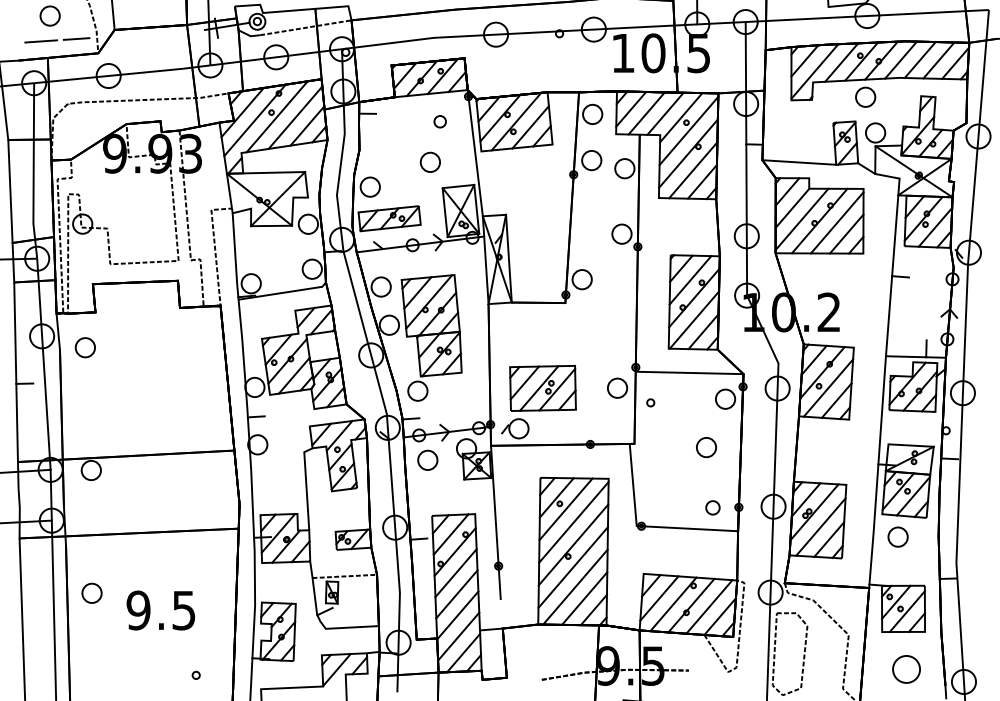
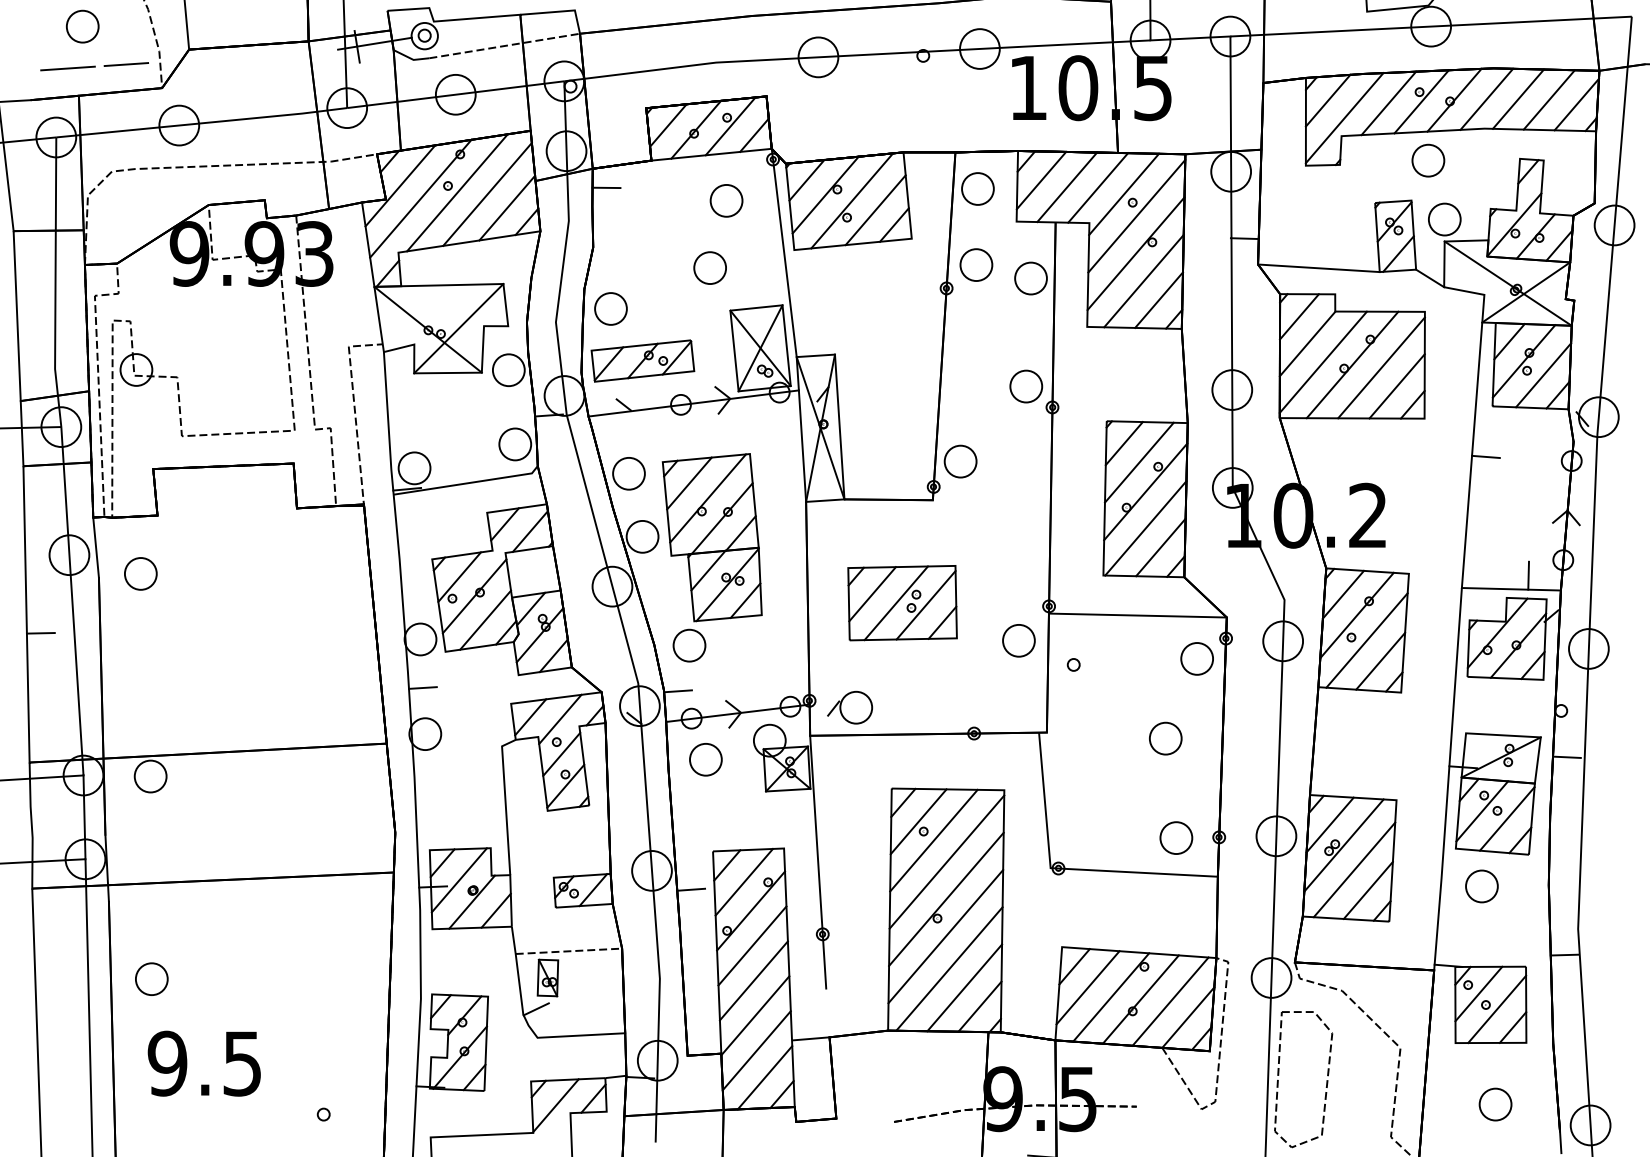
part: (439, 121) -> (725, 200), size x1.67
part: (542, 388) -> (901, 603), moved
part: (712, 507) -> (1175, 837), size x1.43
text: (160, 610) -> (203, 1063), moved
part: (905, 668) -> (1494, 1103), size x0.71

